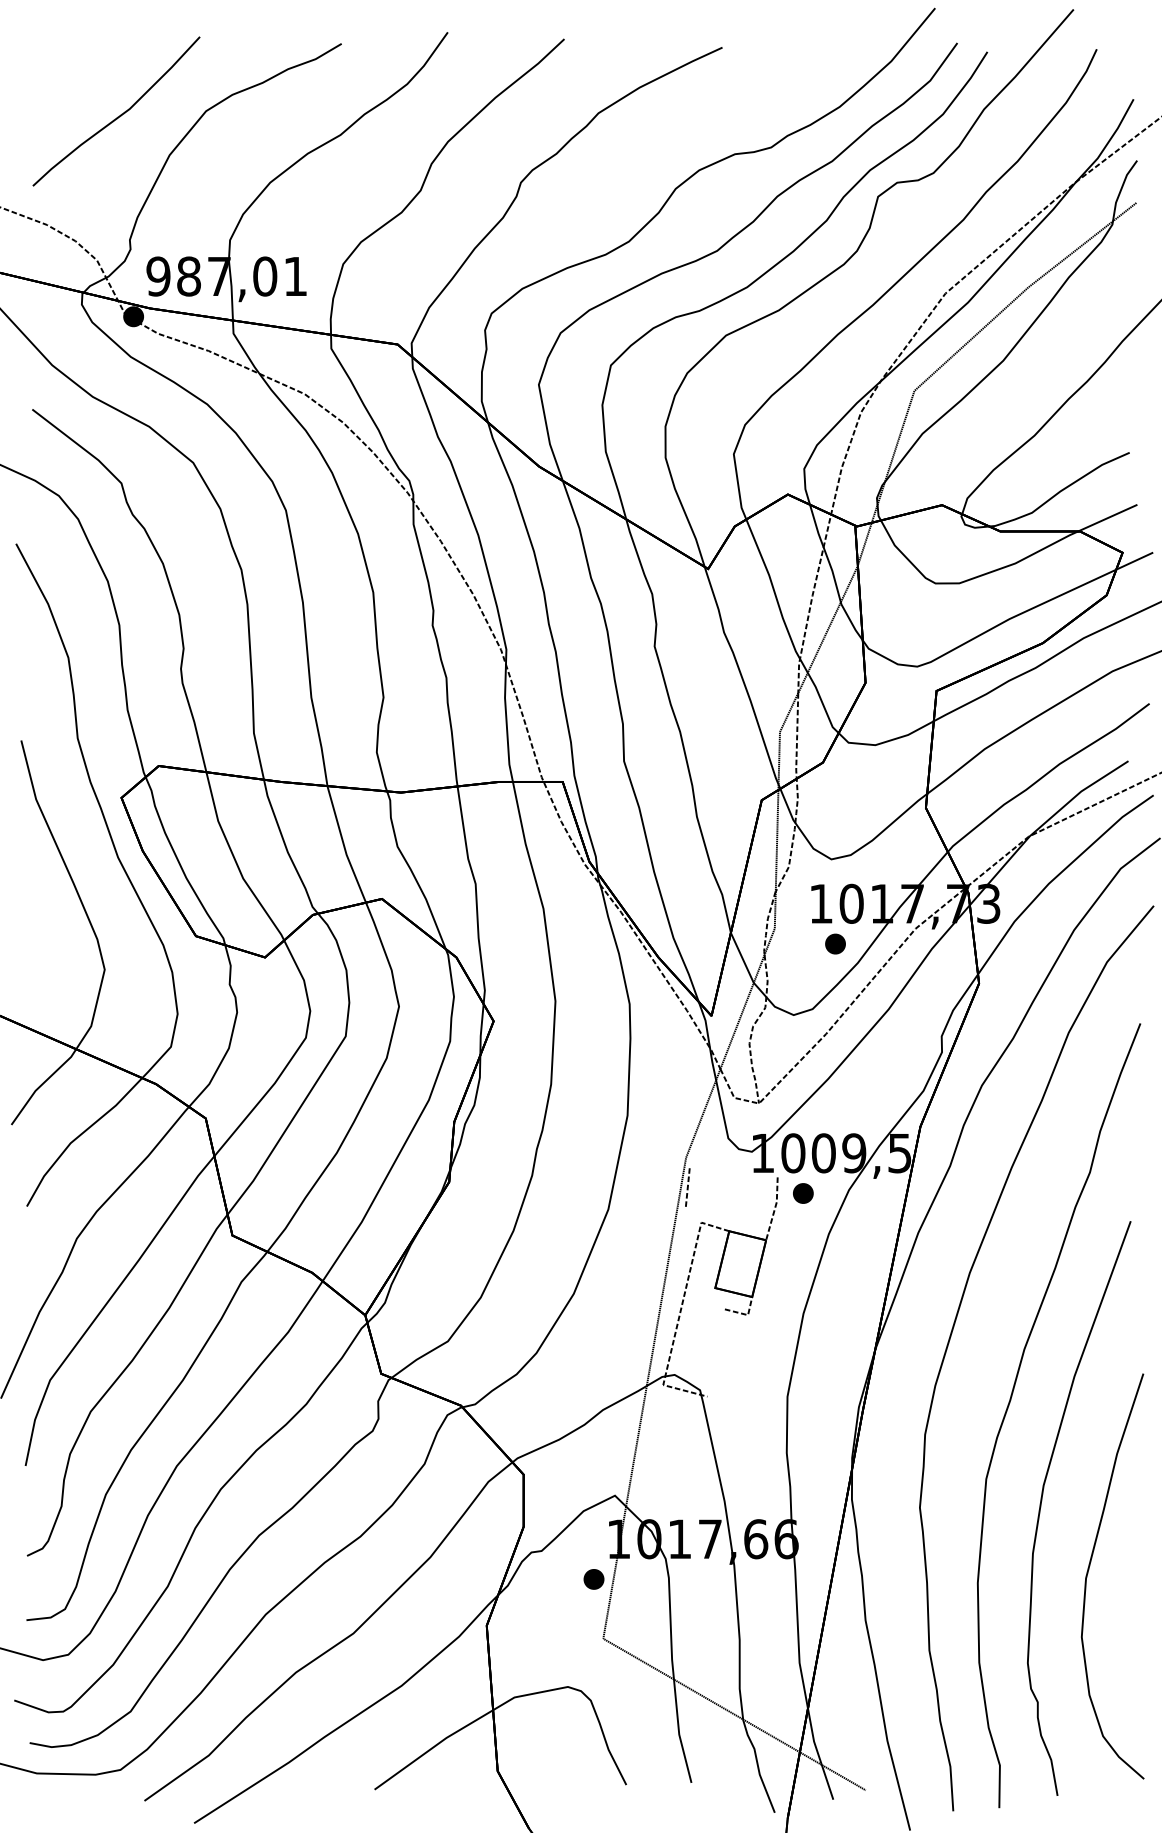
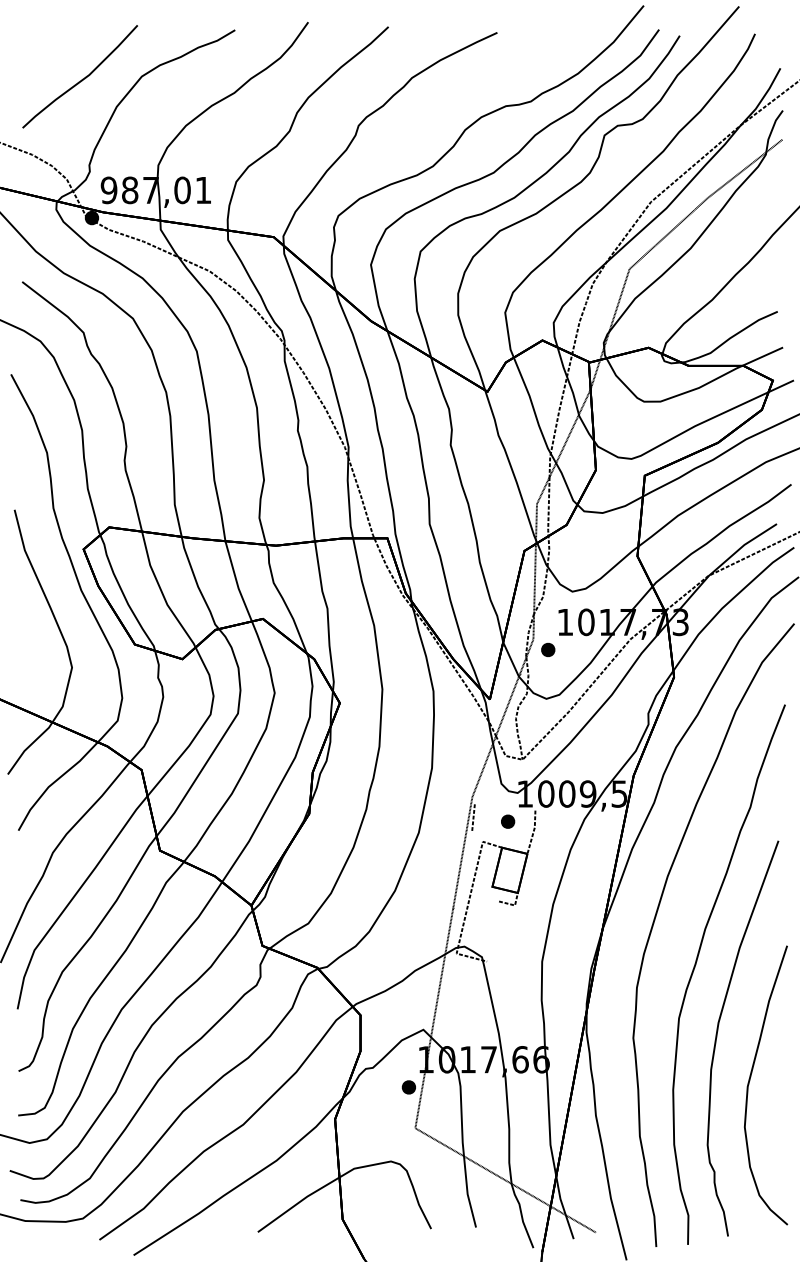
part: (835, 943) -> (548, 649), moved
part: (803, 1193) -> (508, 821), moved

